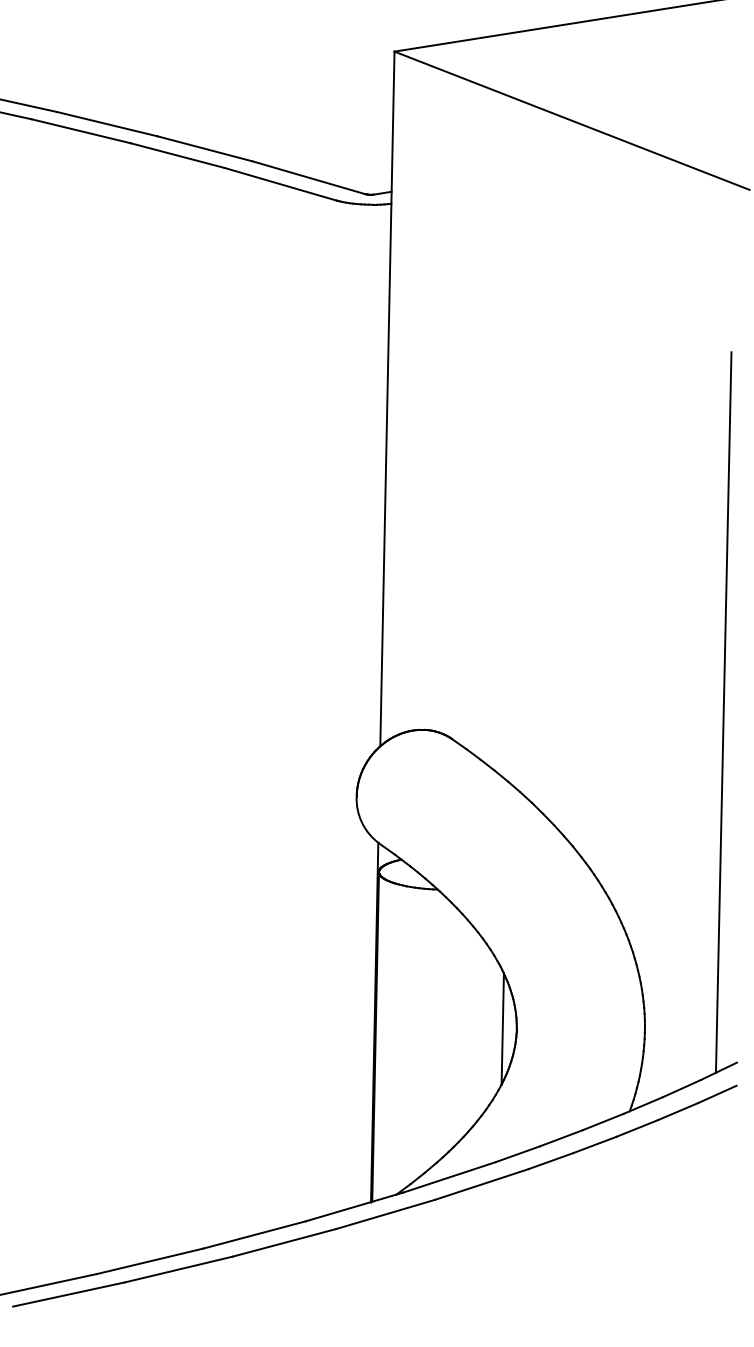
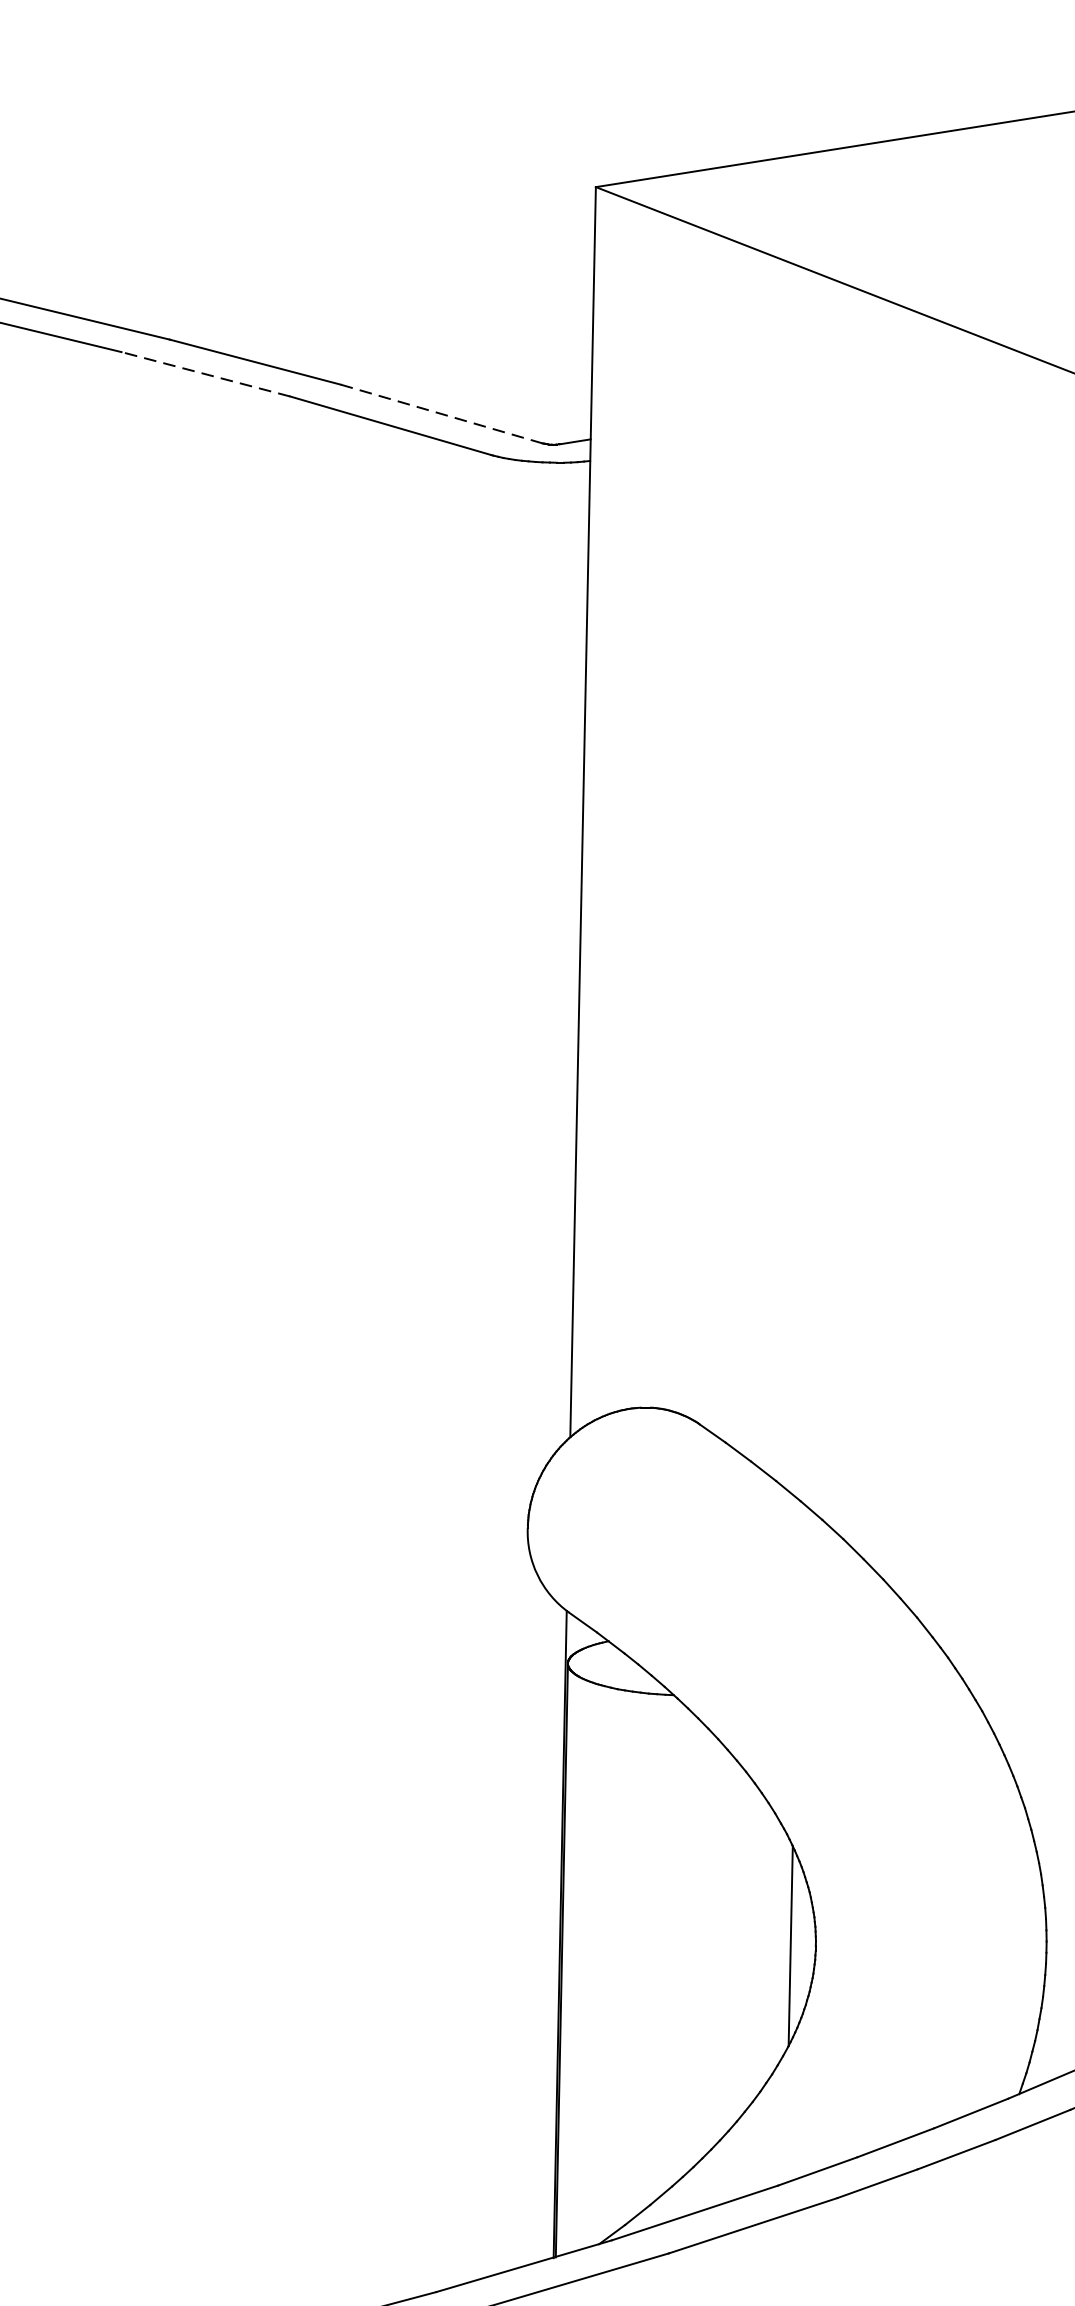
line: (177, 155) -> (205, 374), solid -> dashed
line: (309, 177) -> (442, 413), solid -> dashed

